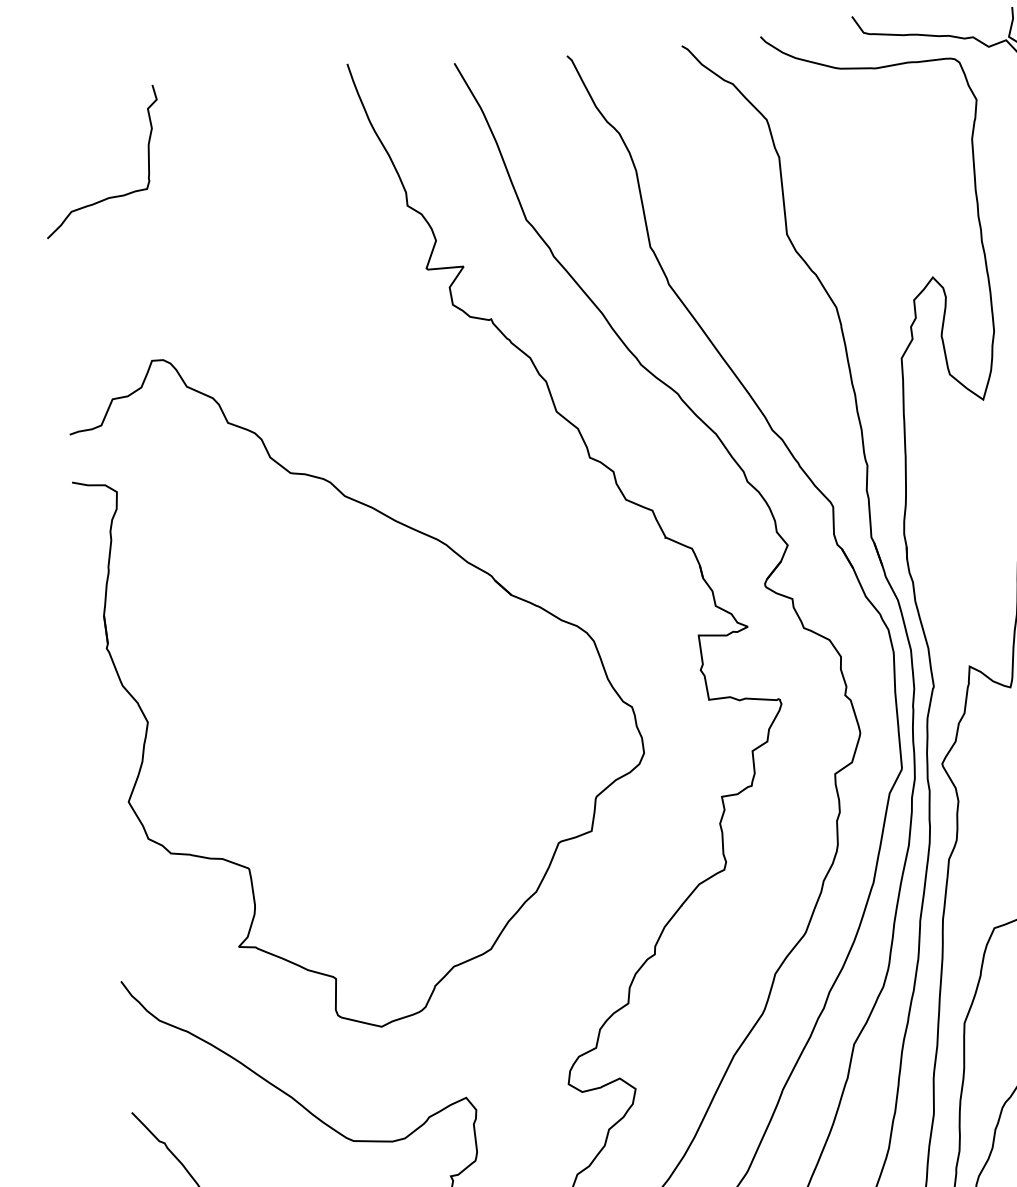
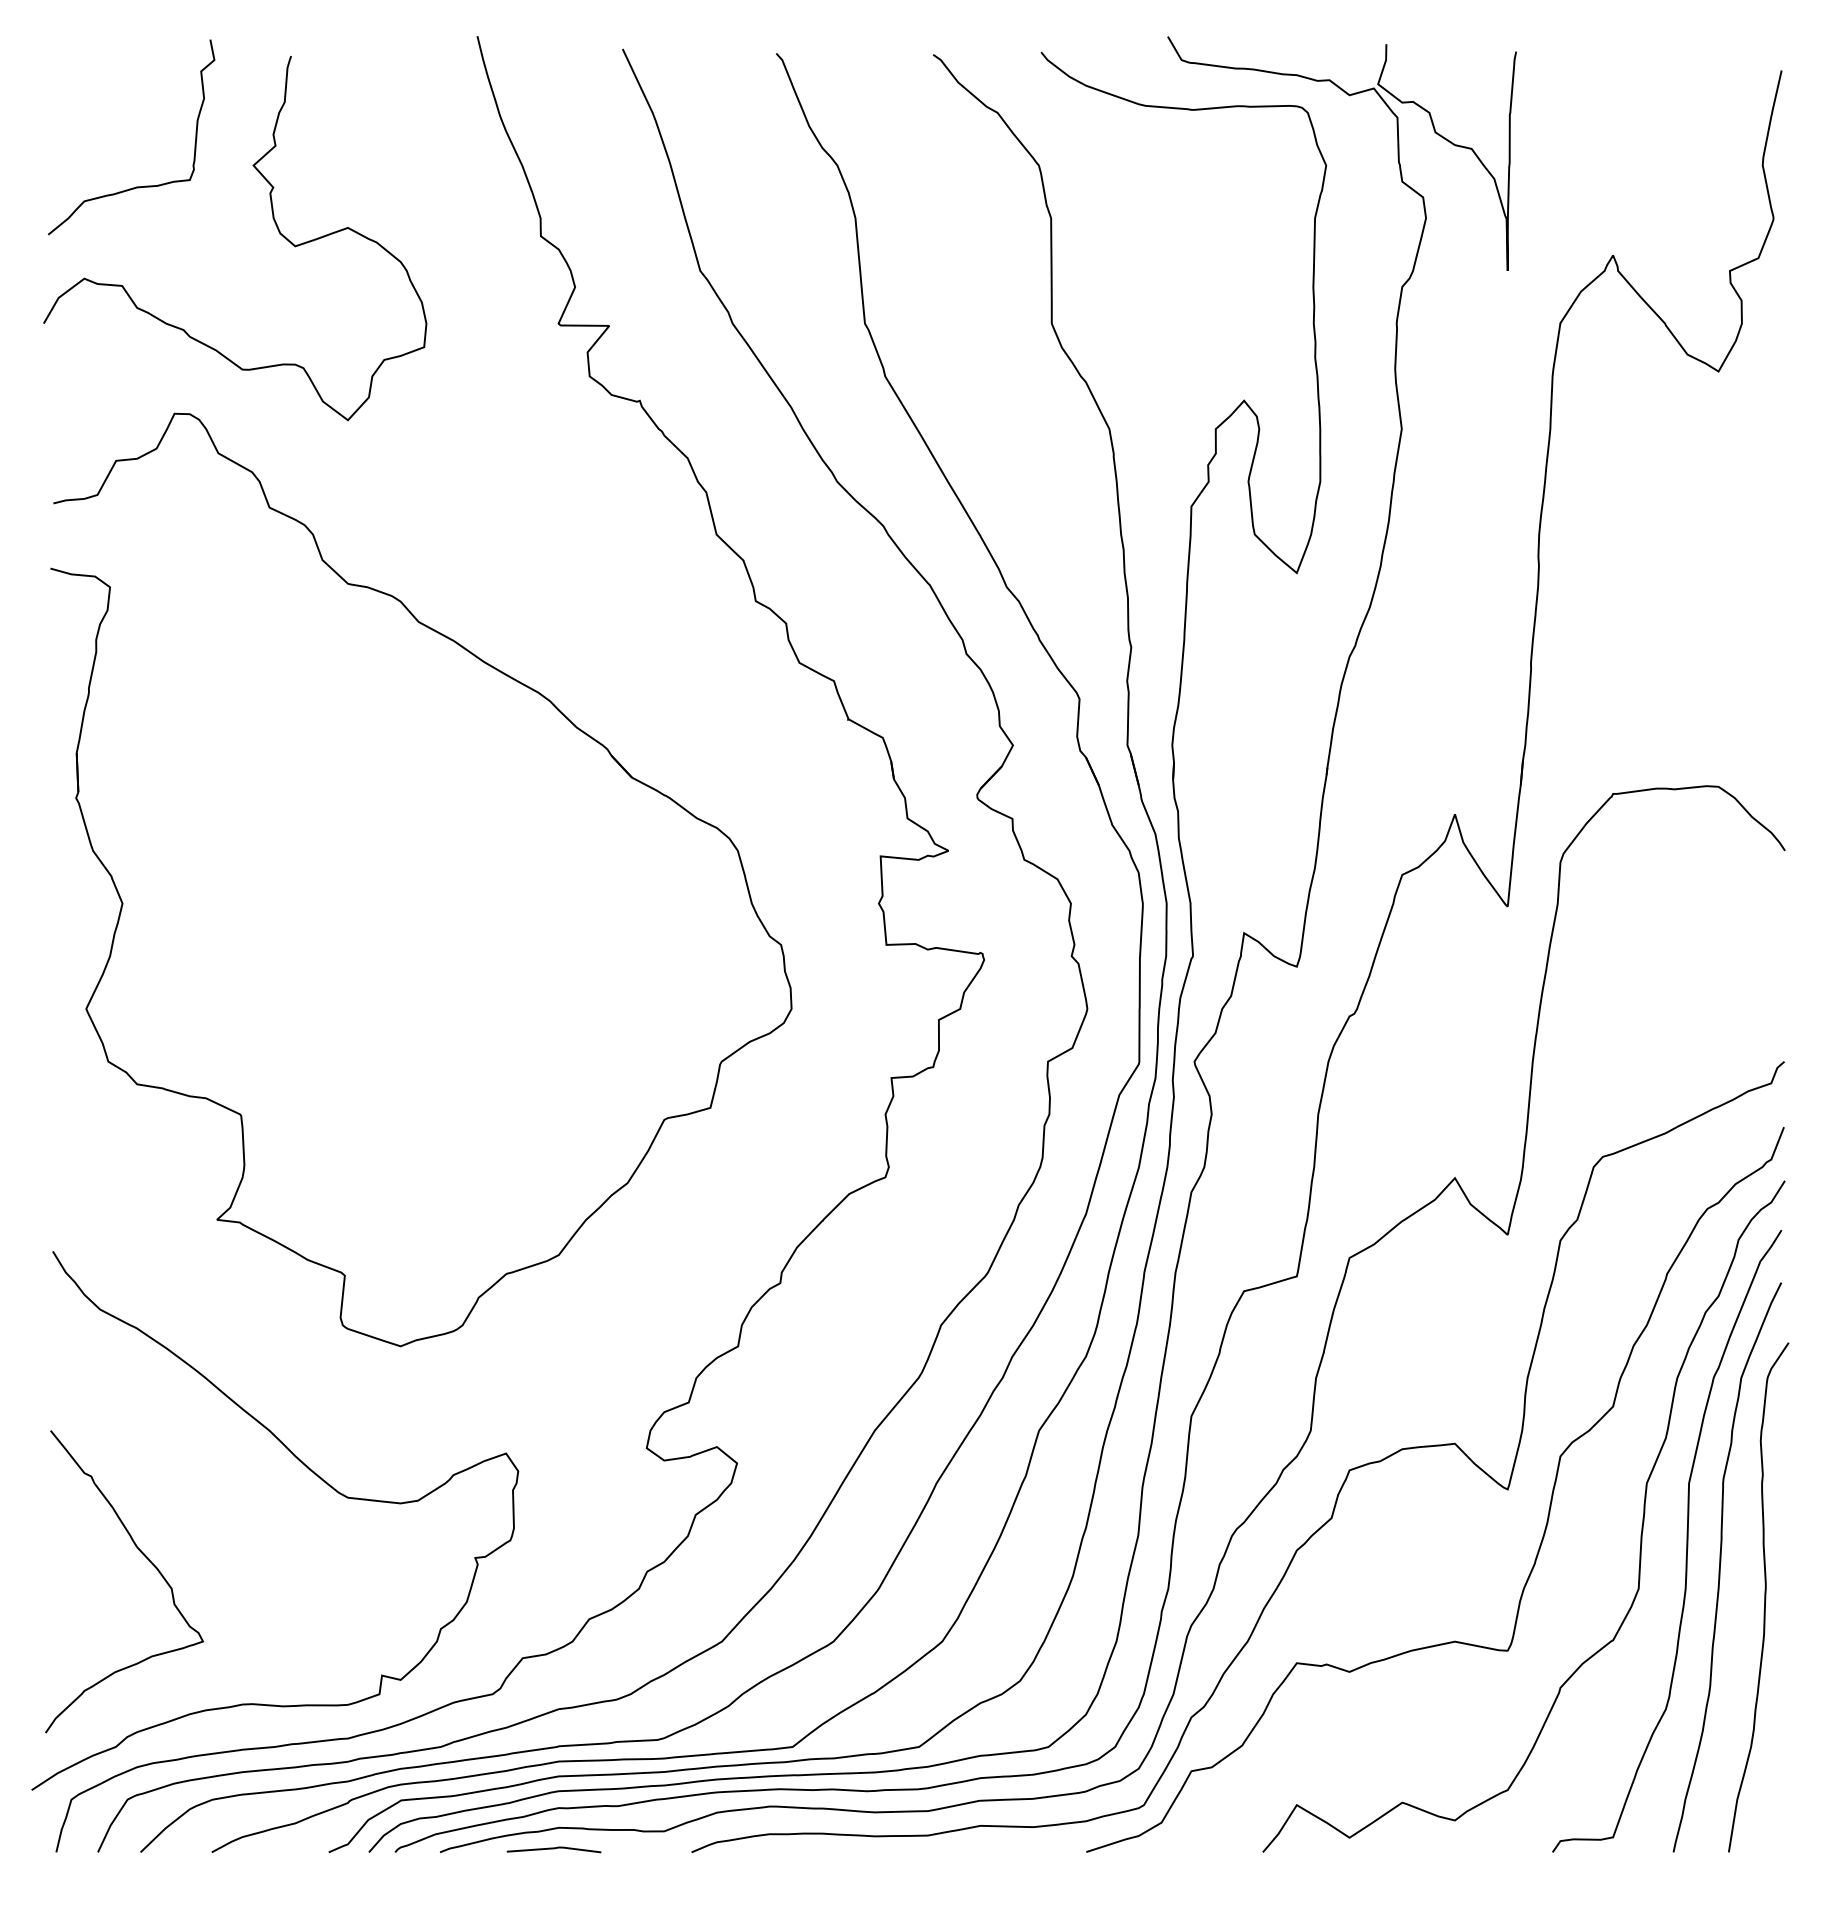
curve: (211, 212) -> (273, 220), added

